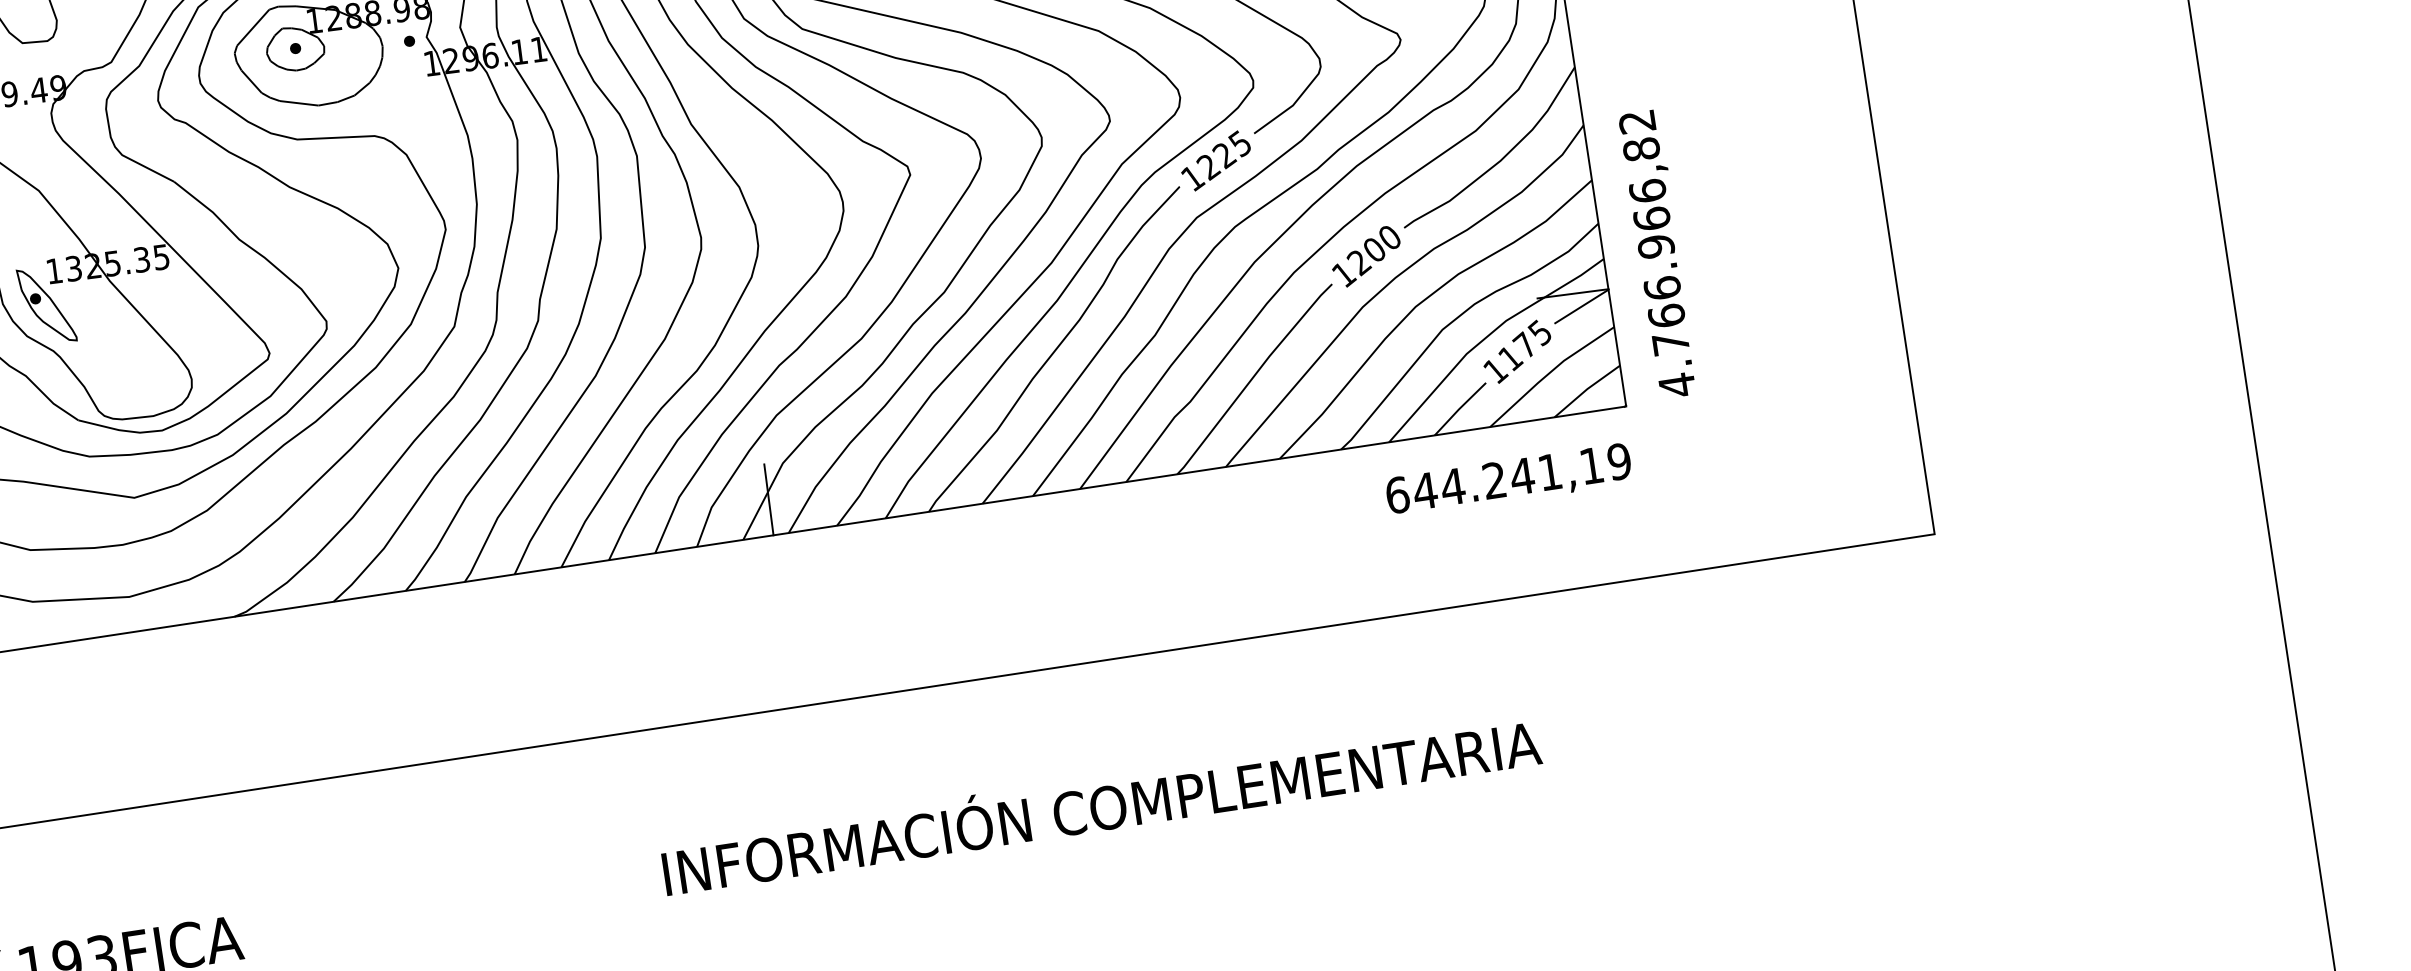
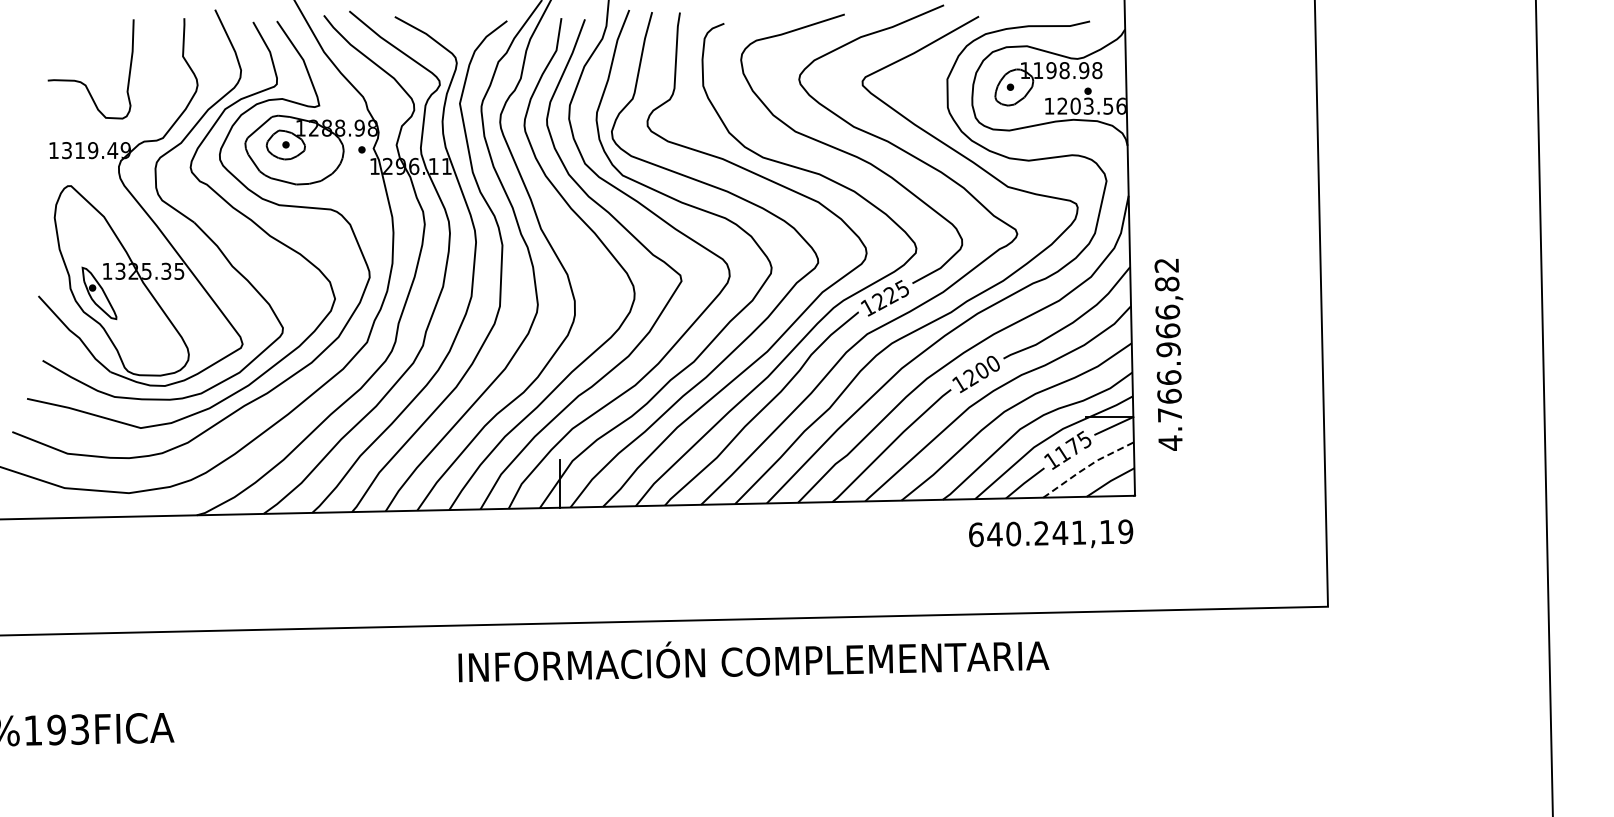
text: (1657, 253) -> (1168, 354), moved
line: (1550, 373) -> (1087, 467), solid -> dashed
text: (1452, 486) -> (1013, 533), 644.241,19 -> 640.241,19
text: (1101, 808) -> (753, 661), moved

